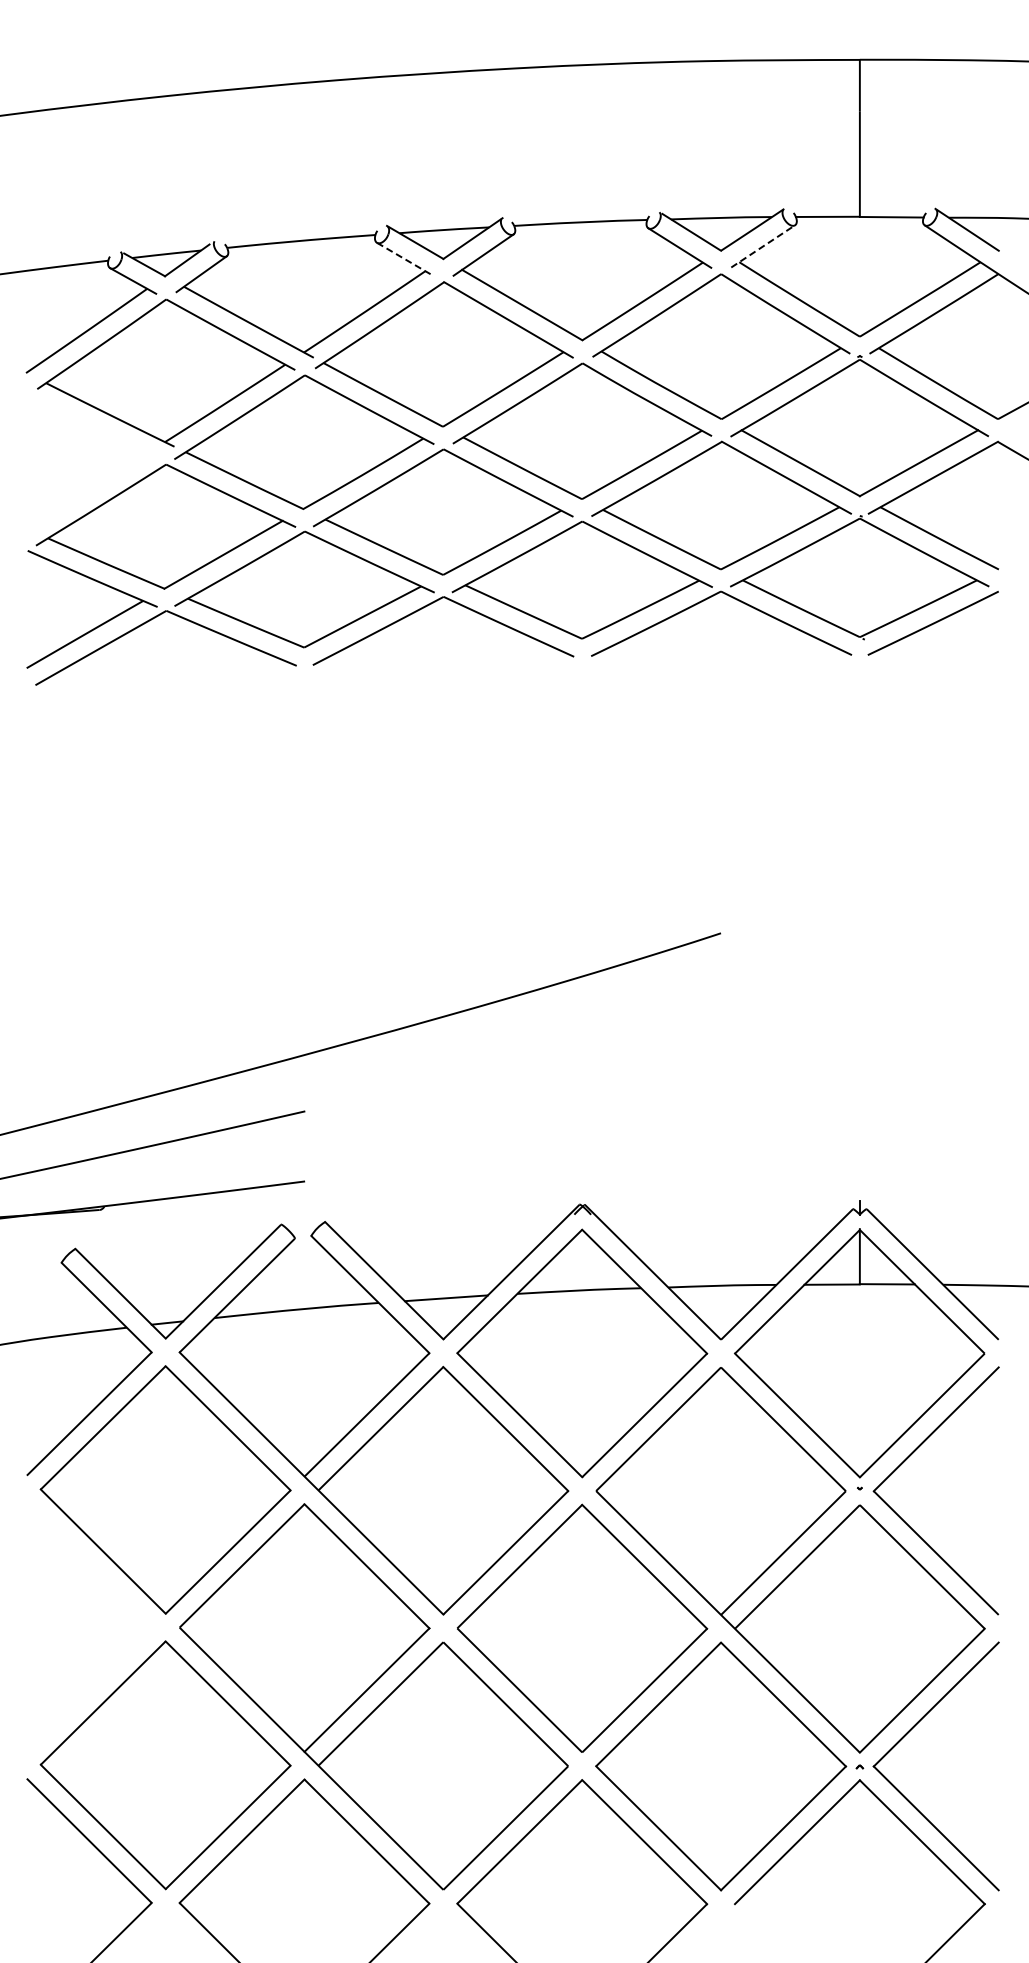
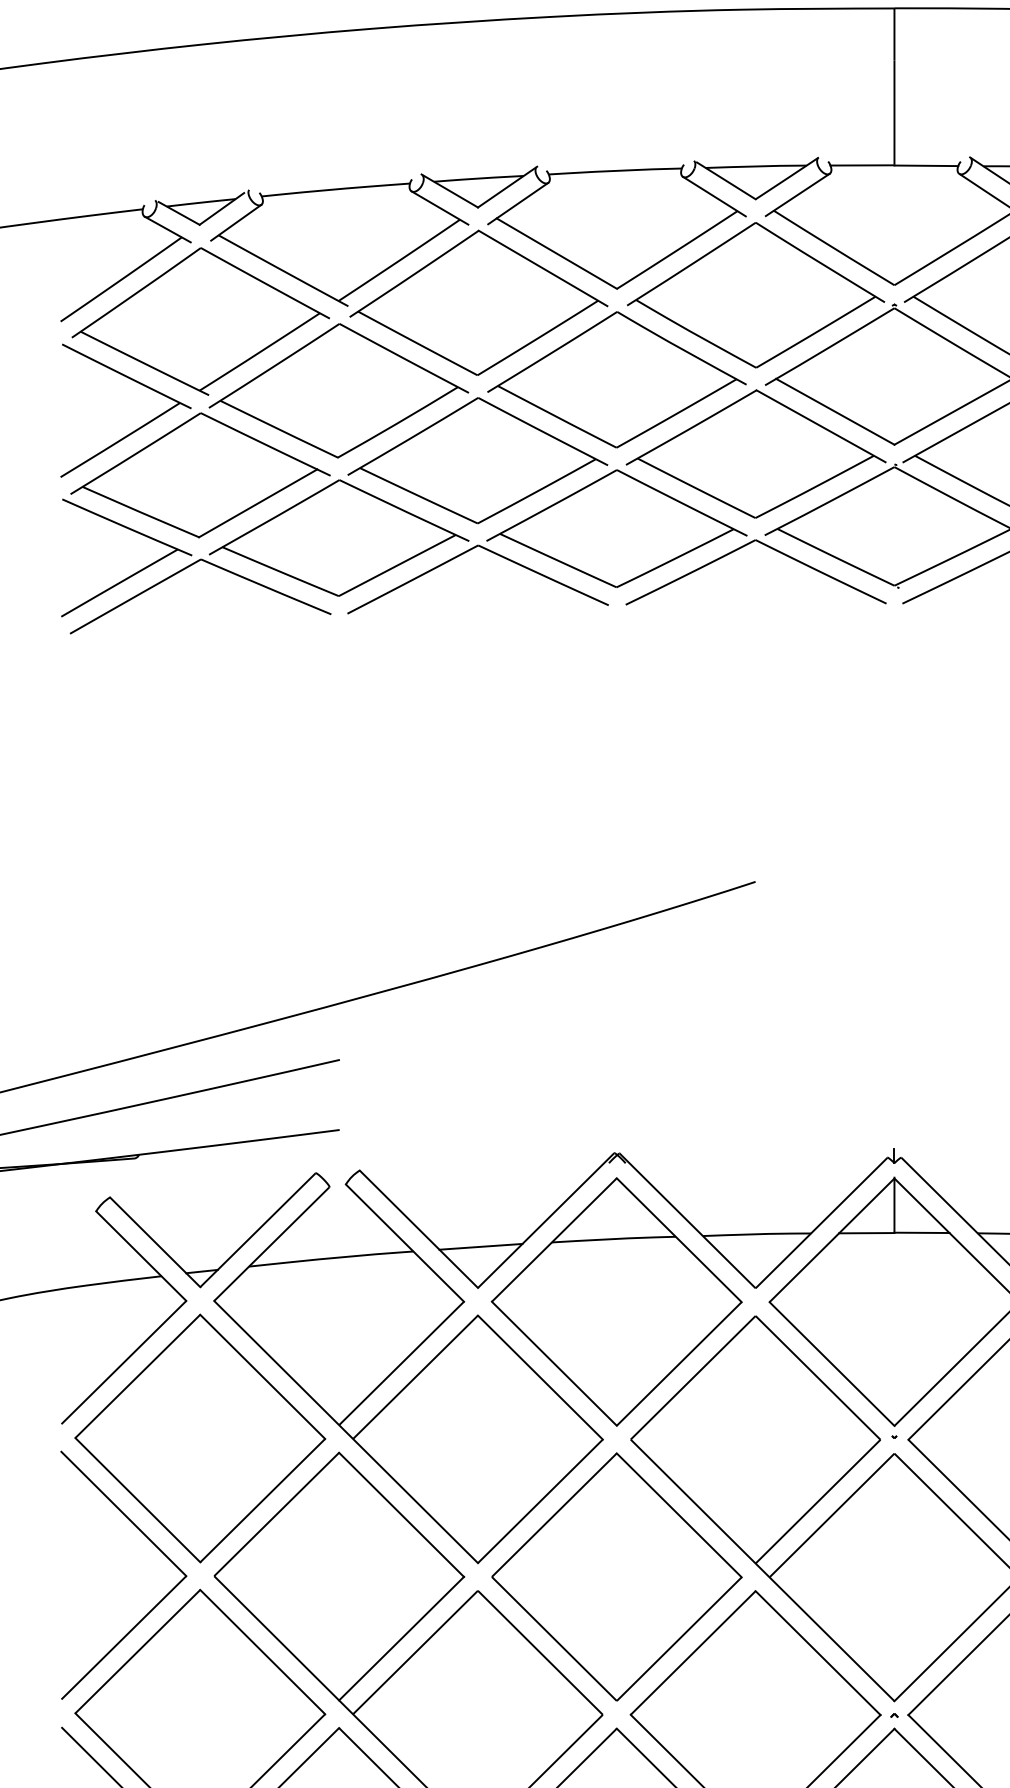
line: (763, 246) -> (798, 195), dashed -> solid
line: (405, 259) -> (440, 208), dashed -> solid
part: (103, 479) -> (138, 428), added
part: (118, 1595) -> (153, 1544), added

